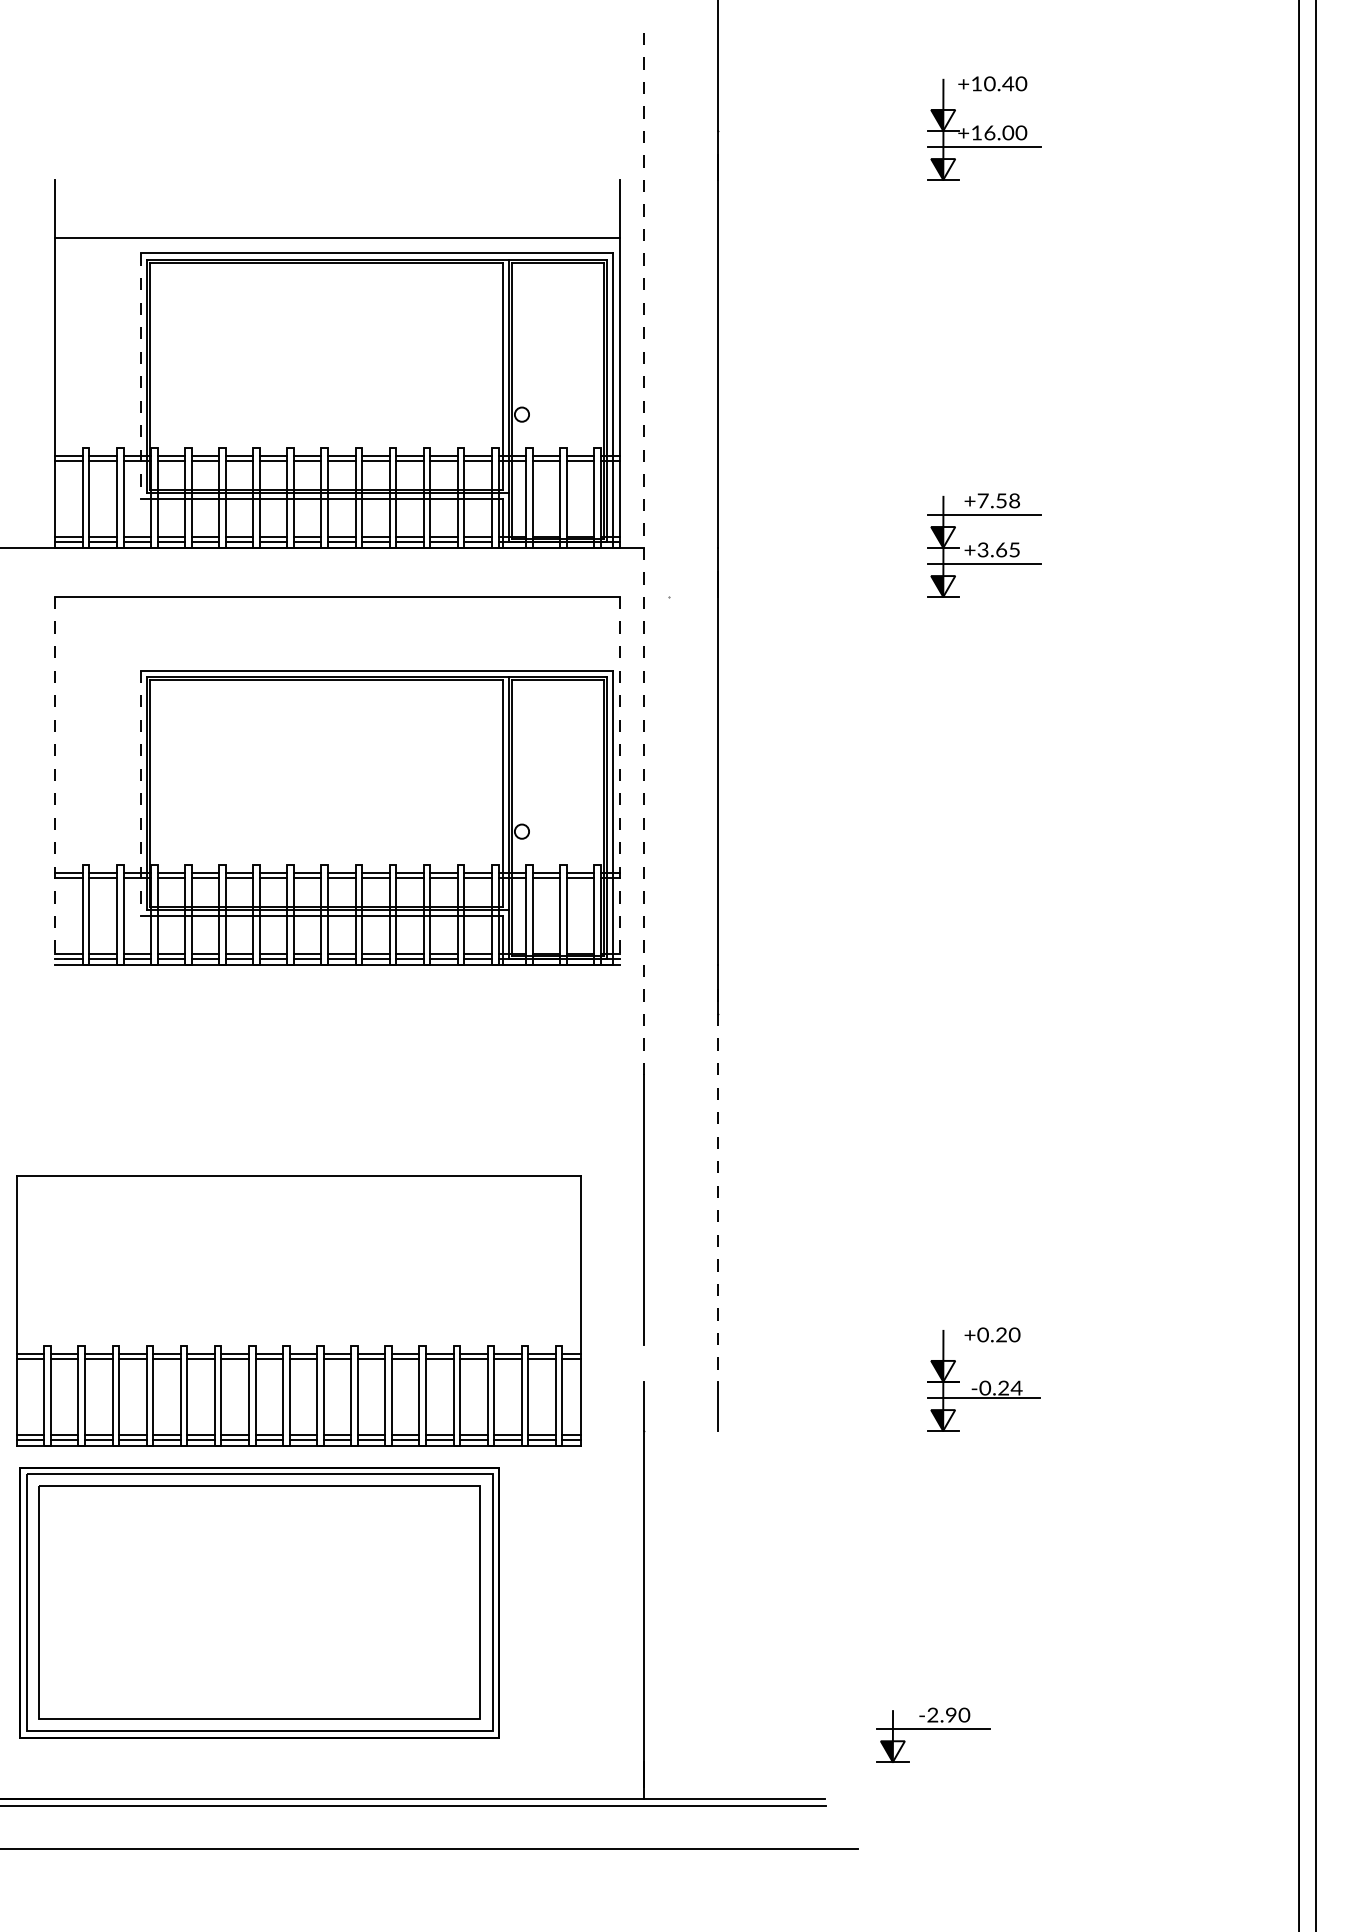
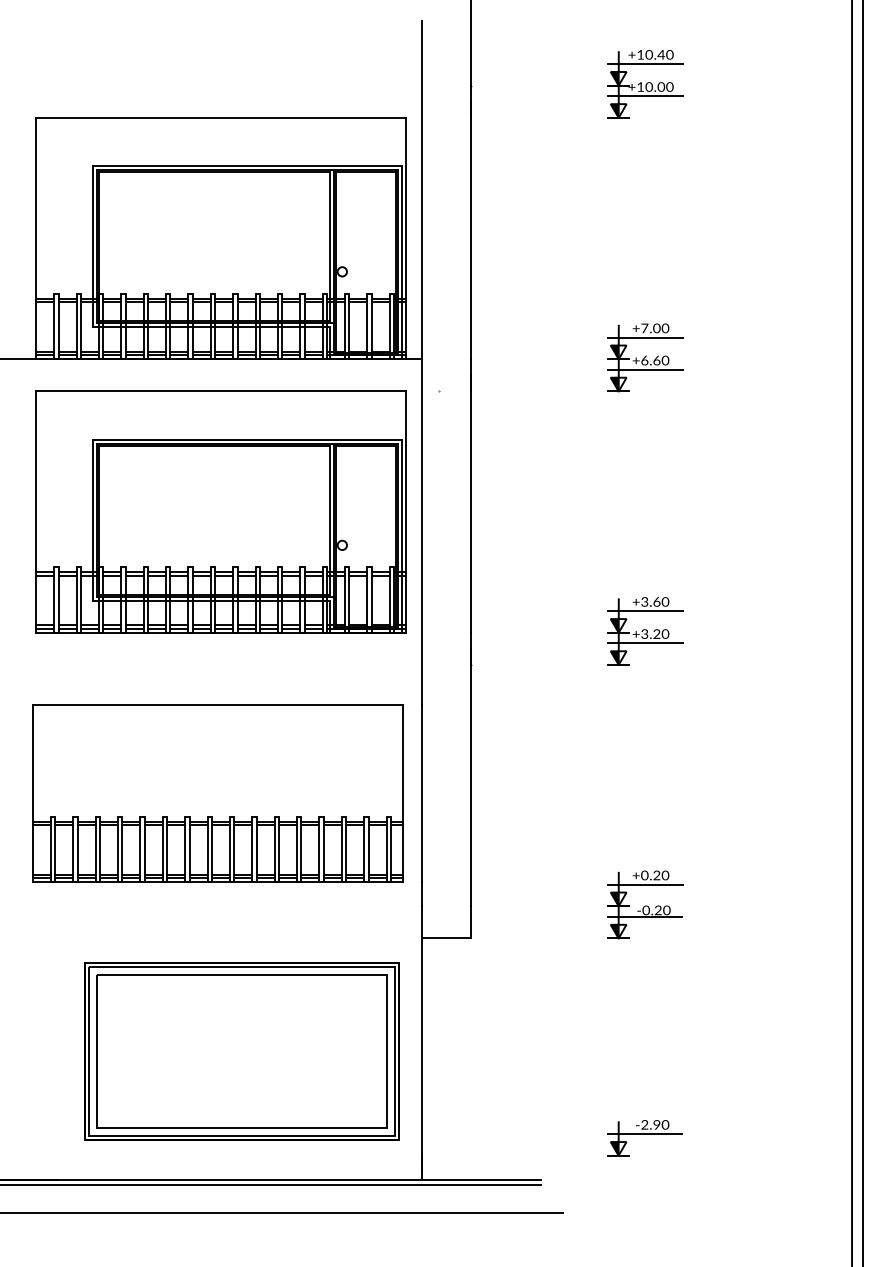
line: (984, 98) -> (645, 64), added
text: (988, 132) -> (648, 86), +16.00 -> +10.00
line: (337, 237) -> (221, 117), moved
line: (141, 377) -> (92, 247), dashed -> solid
text: (1008, 501) -> (661, 328), +7.58 -> +7.00
text: (999, 549) -> (655, 360), +3.65 -> +6.60
line: (644, 554) -> (422, 363), dashed -> solid
line: (55, 781) -> (36, 512), dashed -> solid
line: (619, 781) -> (406, 512), dashed -> solid
line: (141, 793) -> (92, 520), dashed -> solid
part: (984, 962) -> (645, 631), added
line: (717, 1185) -> (470, 777), dashed -> solid
part: (298, 1310) -> (217, 793), moved
line: (984, 1348) -> (645, 884), added
line: (644, 1363) -> (422, 894), added
text: (1016, 1388) -> (666, 910), -0.24 -> -0.20
line: (680, 1430) -> (446, 938), added
part: (258, 1603) -> (241, 1051), moved
part: (932, 1735) -> (644, 1138), moved

